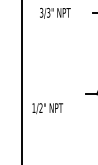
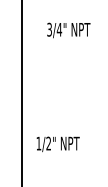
text: (48, 12) -> (59, 29), 3/3" -> 3/4"
text: (47, 108) -> (57, 144), moved

